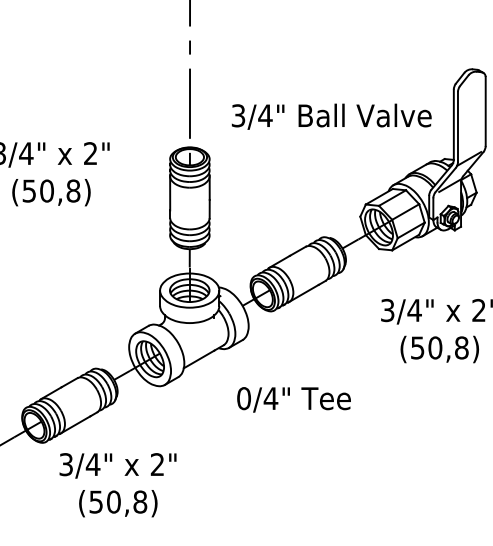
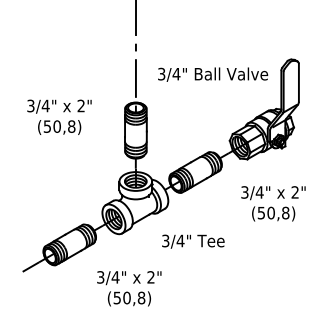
text: (332, 116) -> (213, 74), moved
text: (243, 397) -> (165, 240), 0/4" -> 3/4"
text: (118, 484) -> (129, 288), moved

